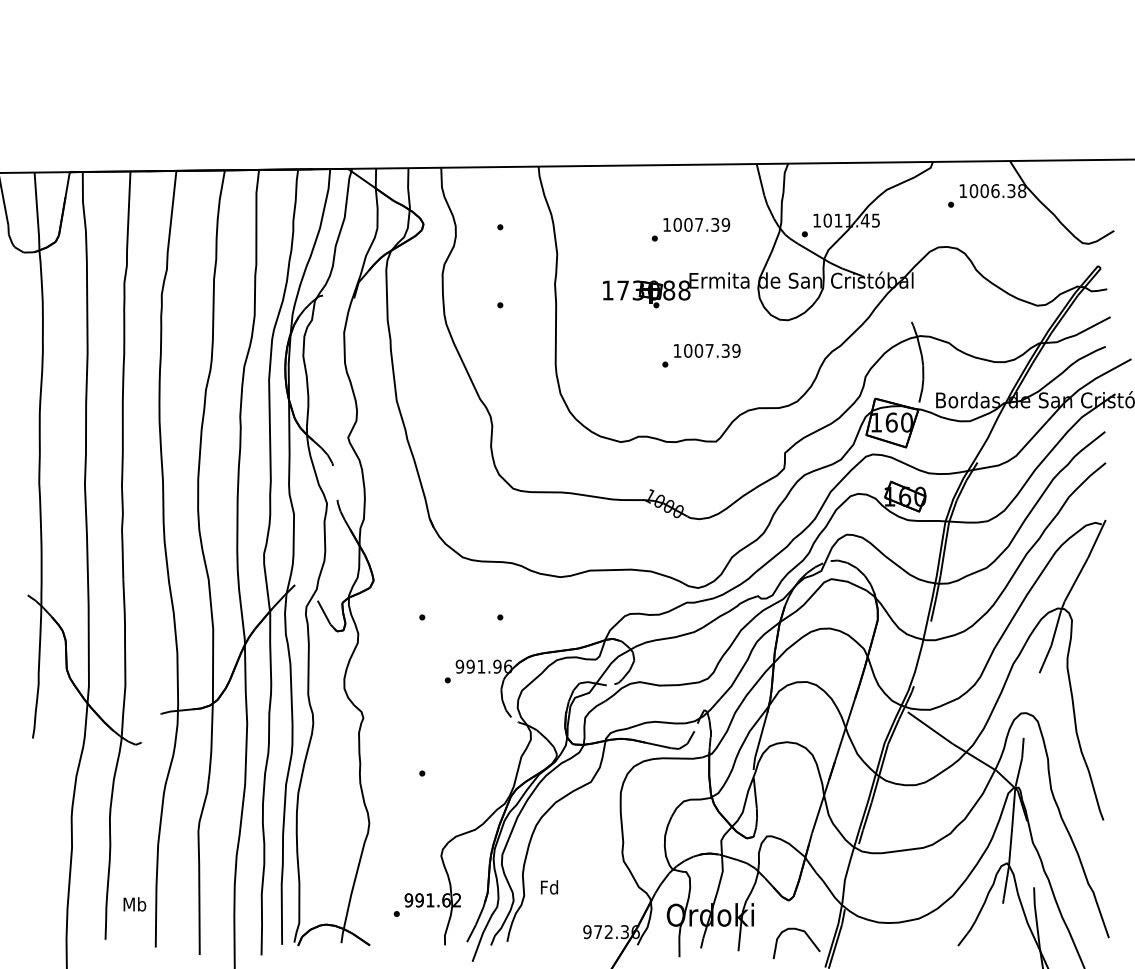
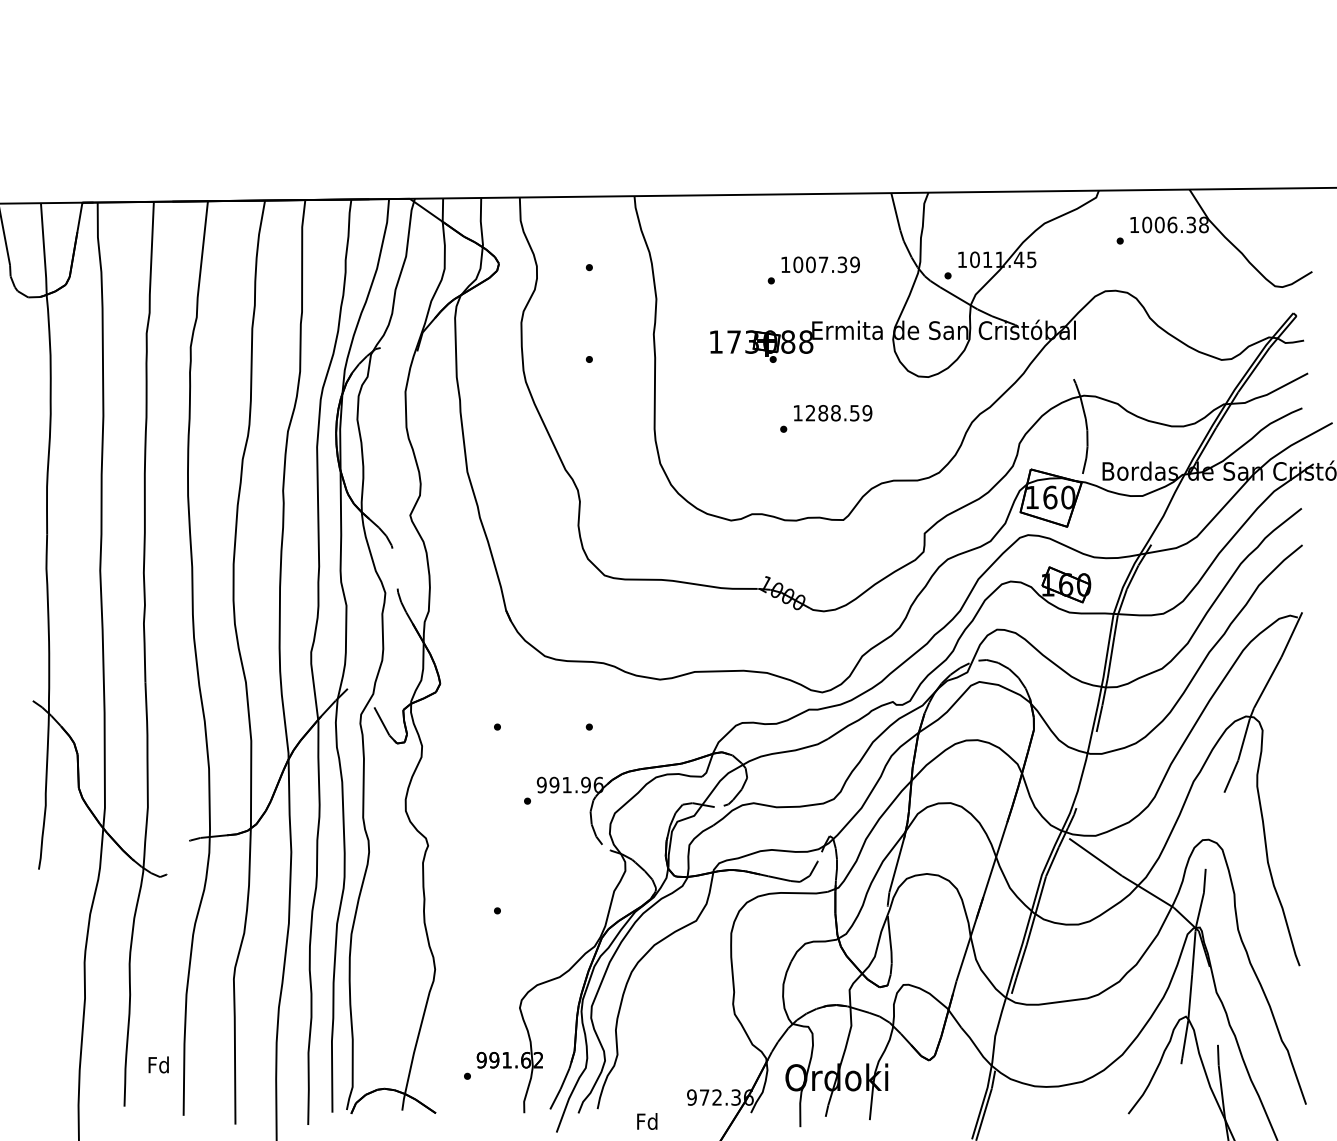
text: (706, 350) -> (832, 412), 1007.39 -> 1288.59
text: (549, 887) -> (647, 1121), moved
text: (134, 904) -> (158, 1065), Mb -> Fd
curve: (800, 931) -> (942, 1096), removed

